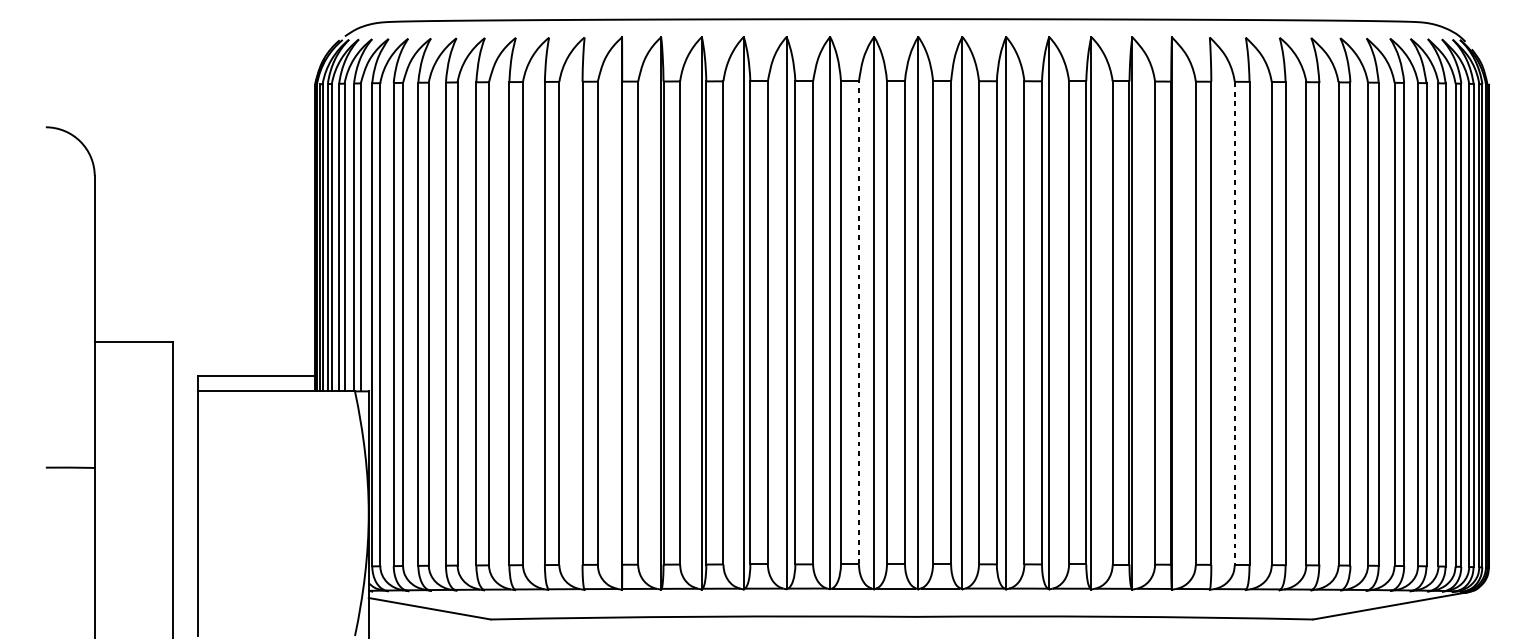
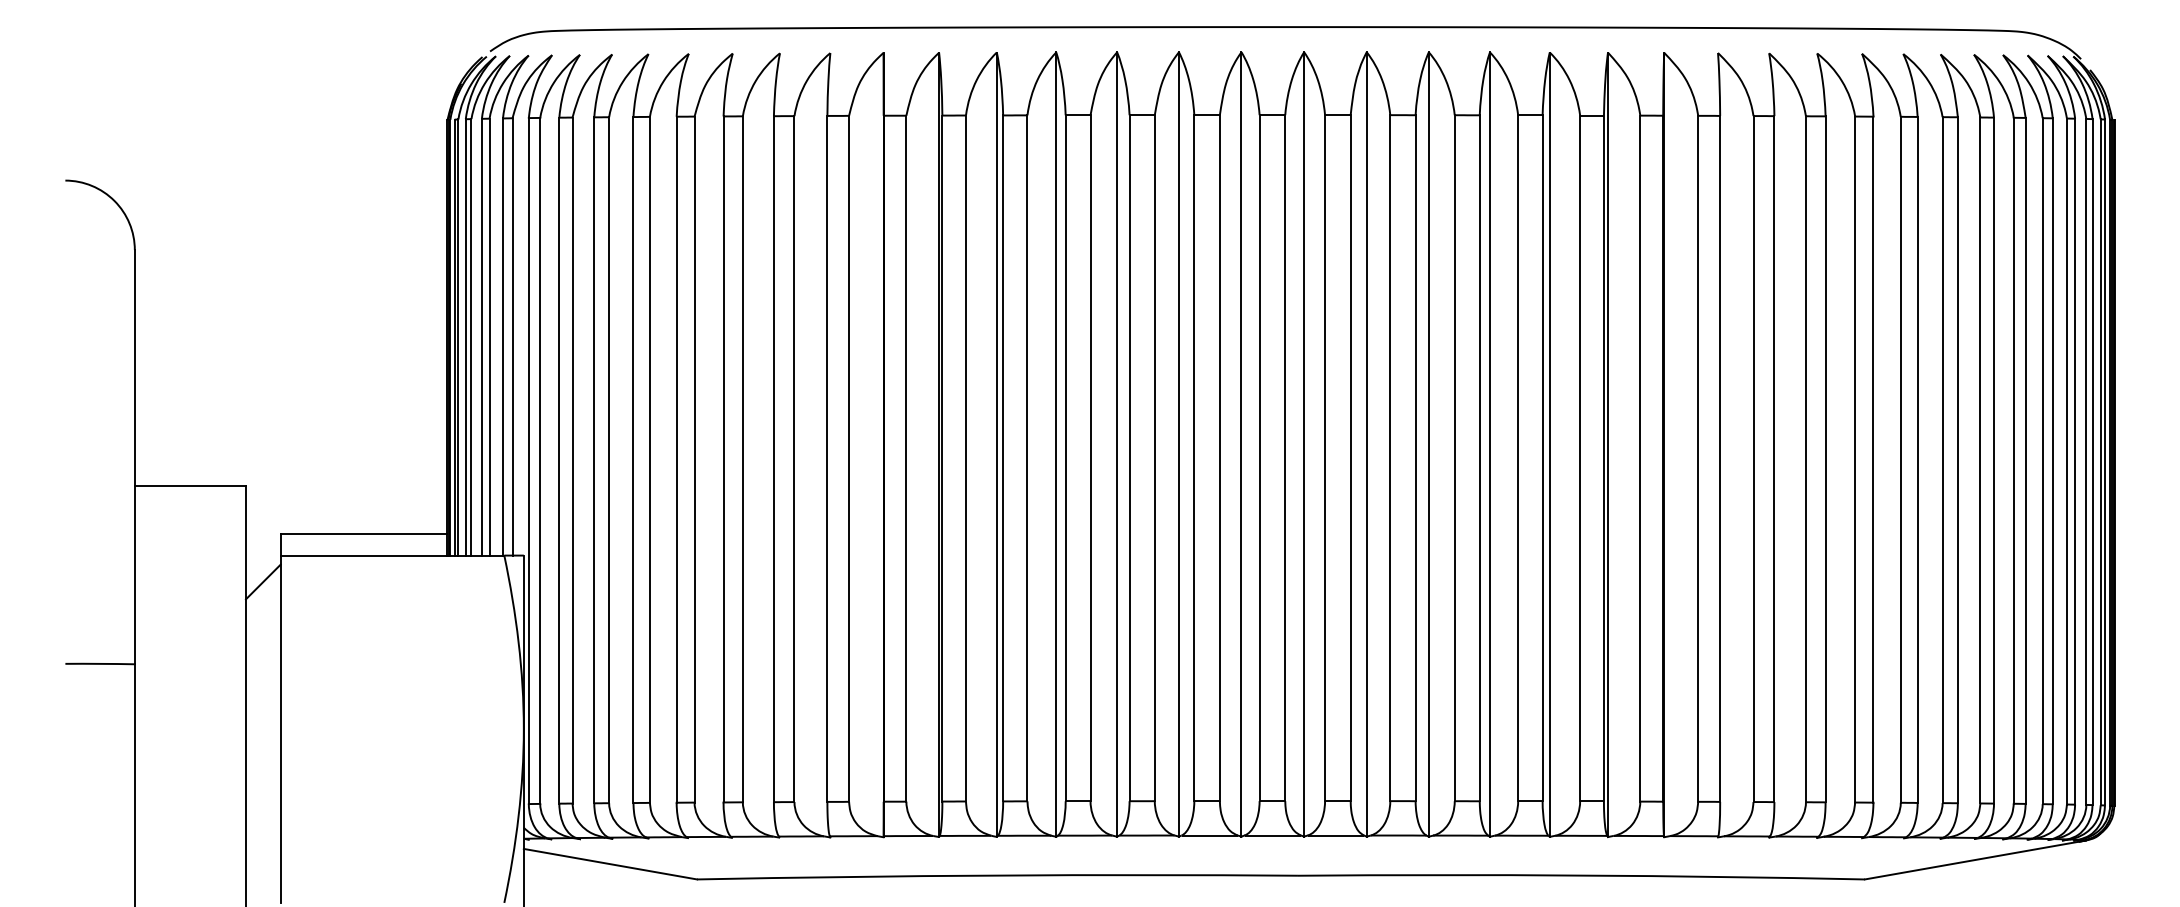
line: (858, 323) -> (1219, 458), dashed -> solid
line: (1234, 323) -> (1753, 459), dashed -> solid
line: (184, 409) -> (262, 581), added

